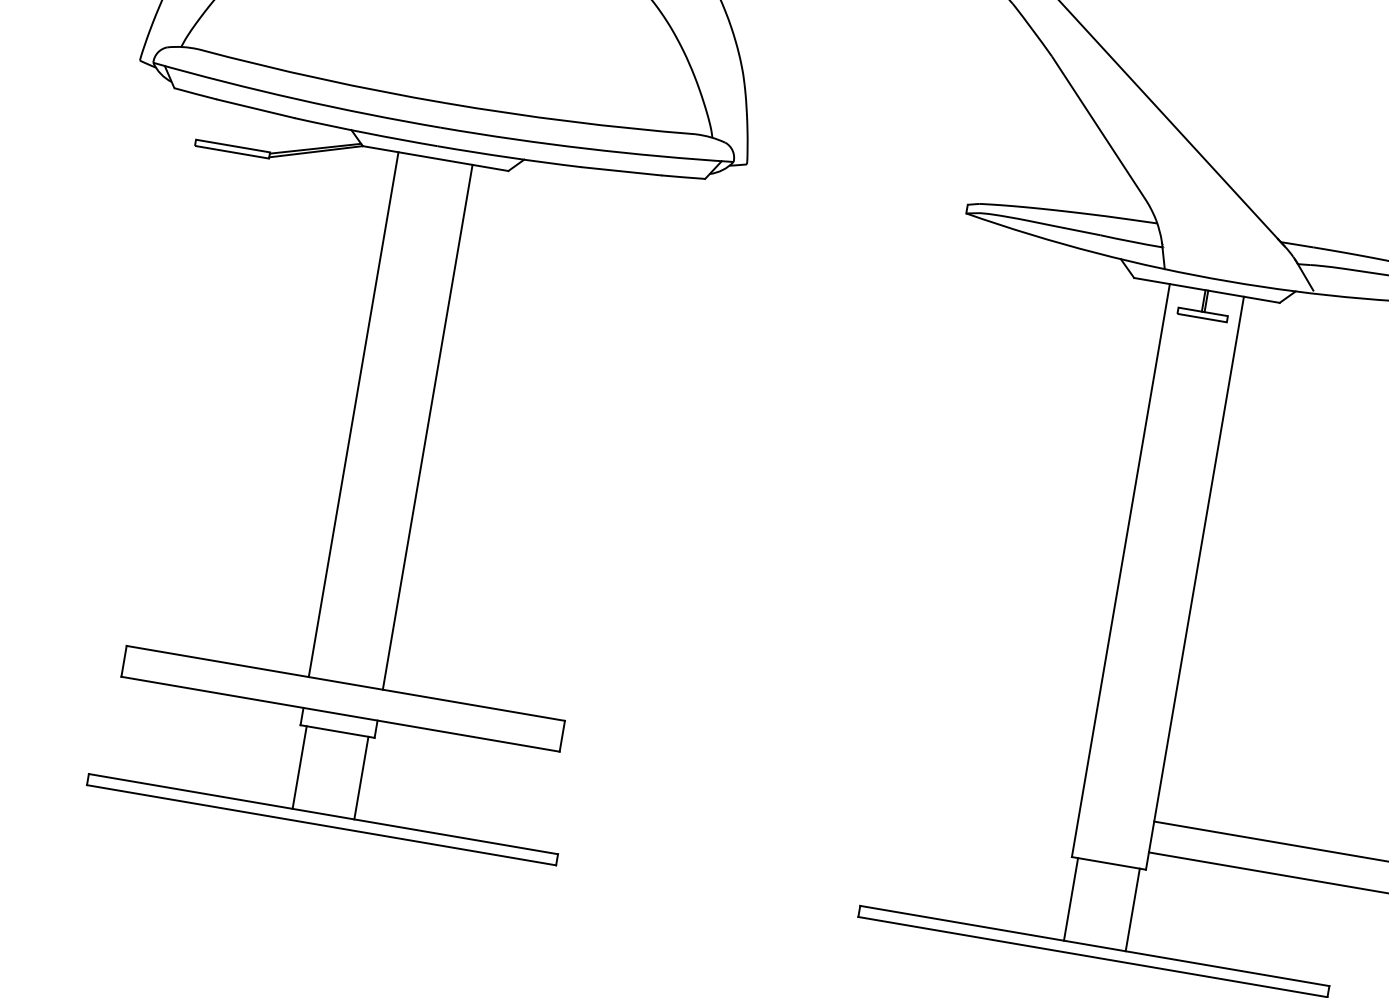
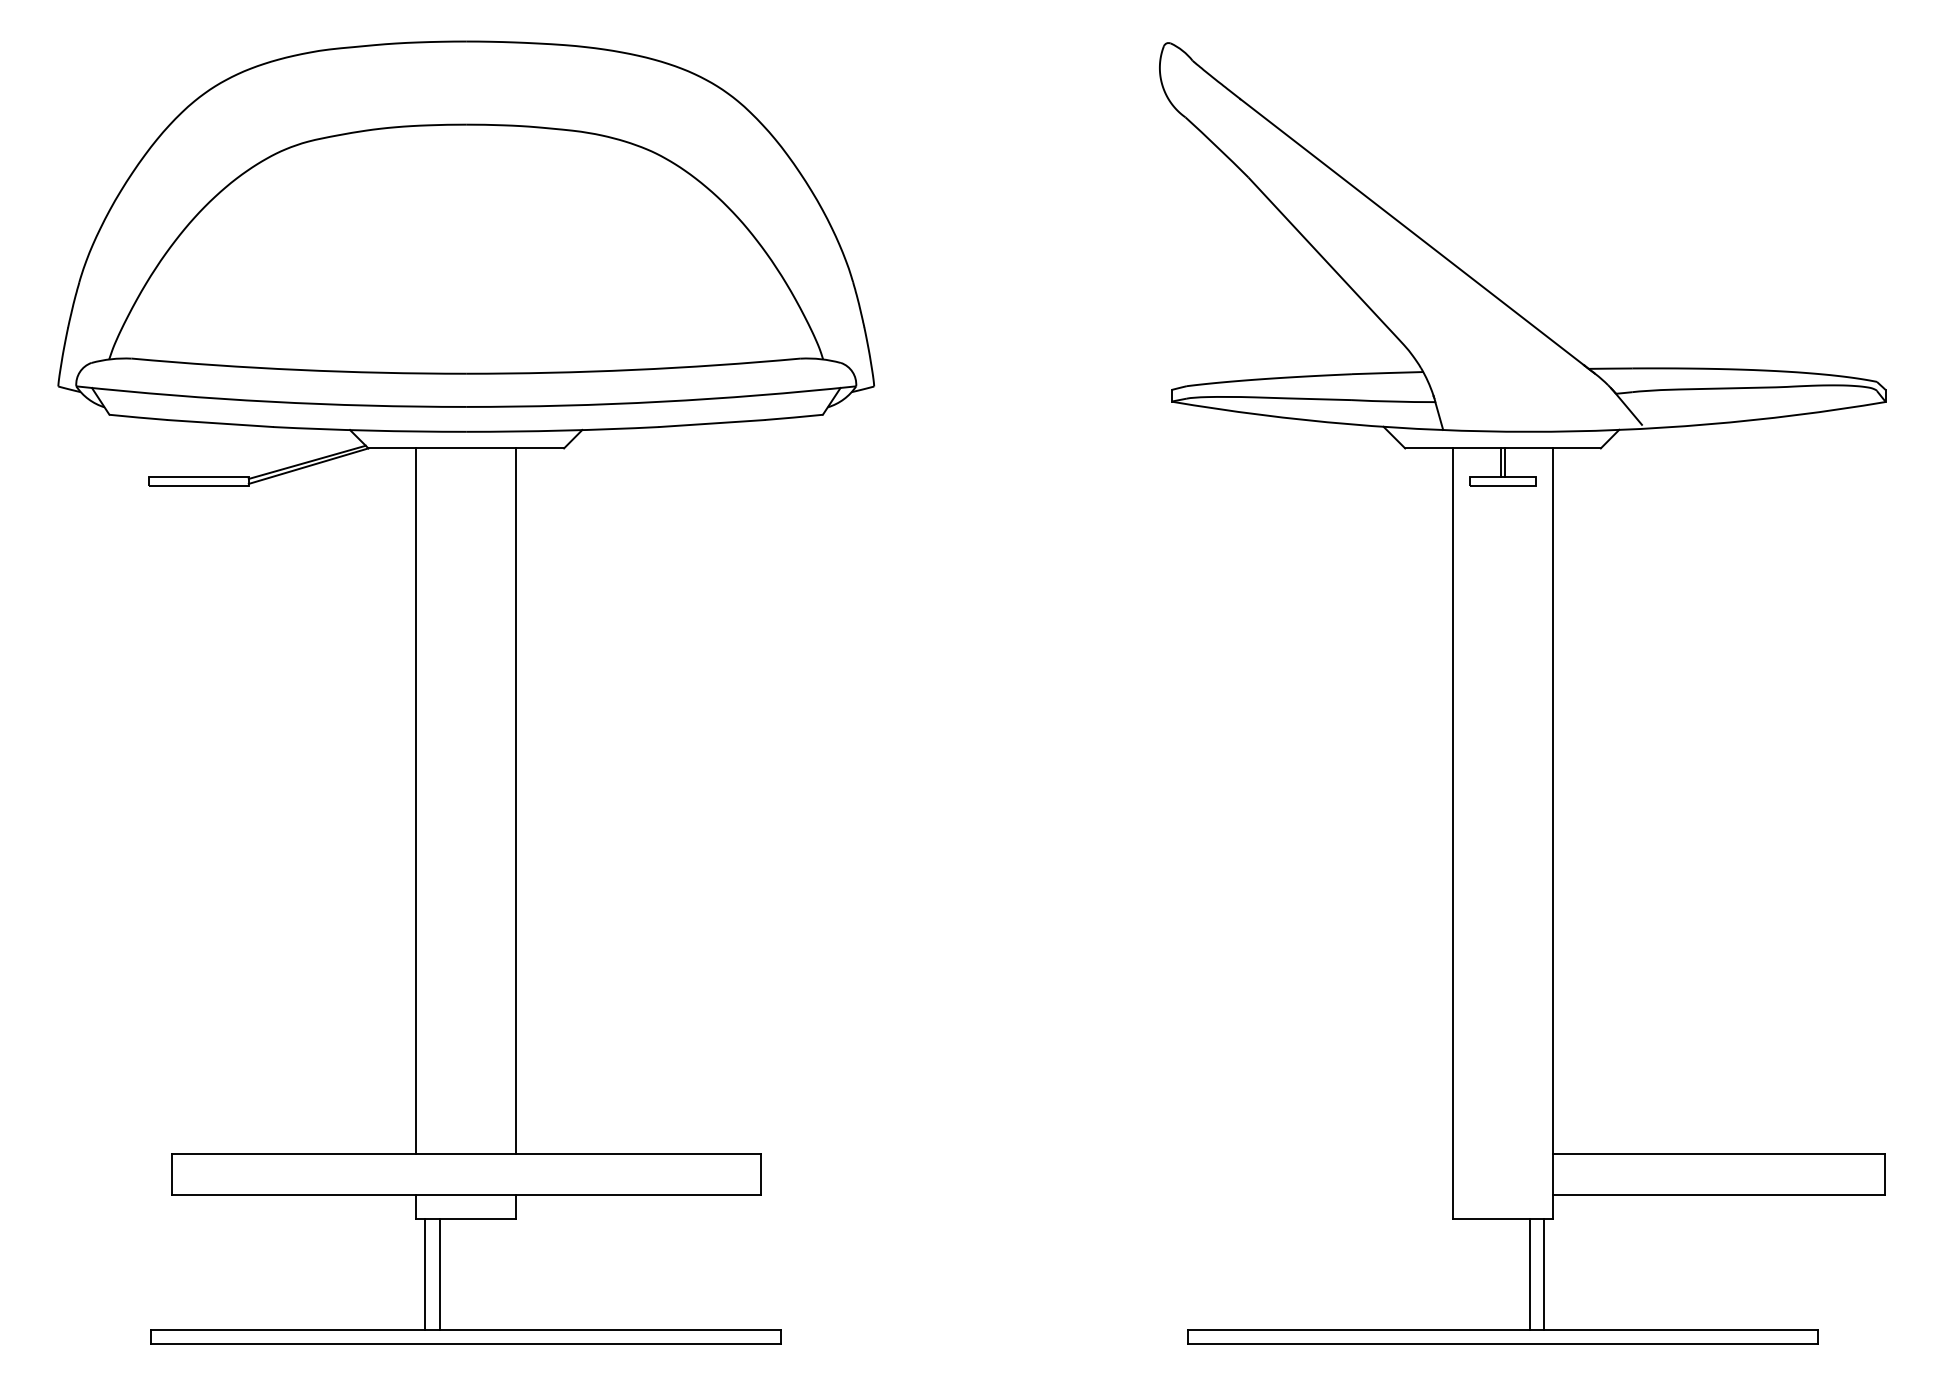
line: (361, 777) -> (439, 1273), moved
line: (1071, 899) -> (1530, 1273), moved

